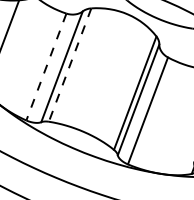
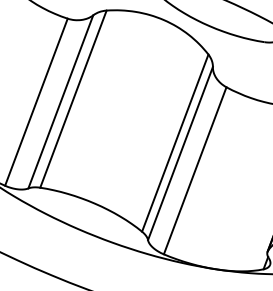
line: (70, 65) -> (74, 99), dashed -> solid
line: (46, 67) -> (36, 102), dashed -> solid

